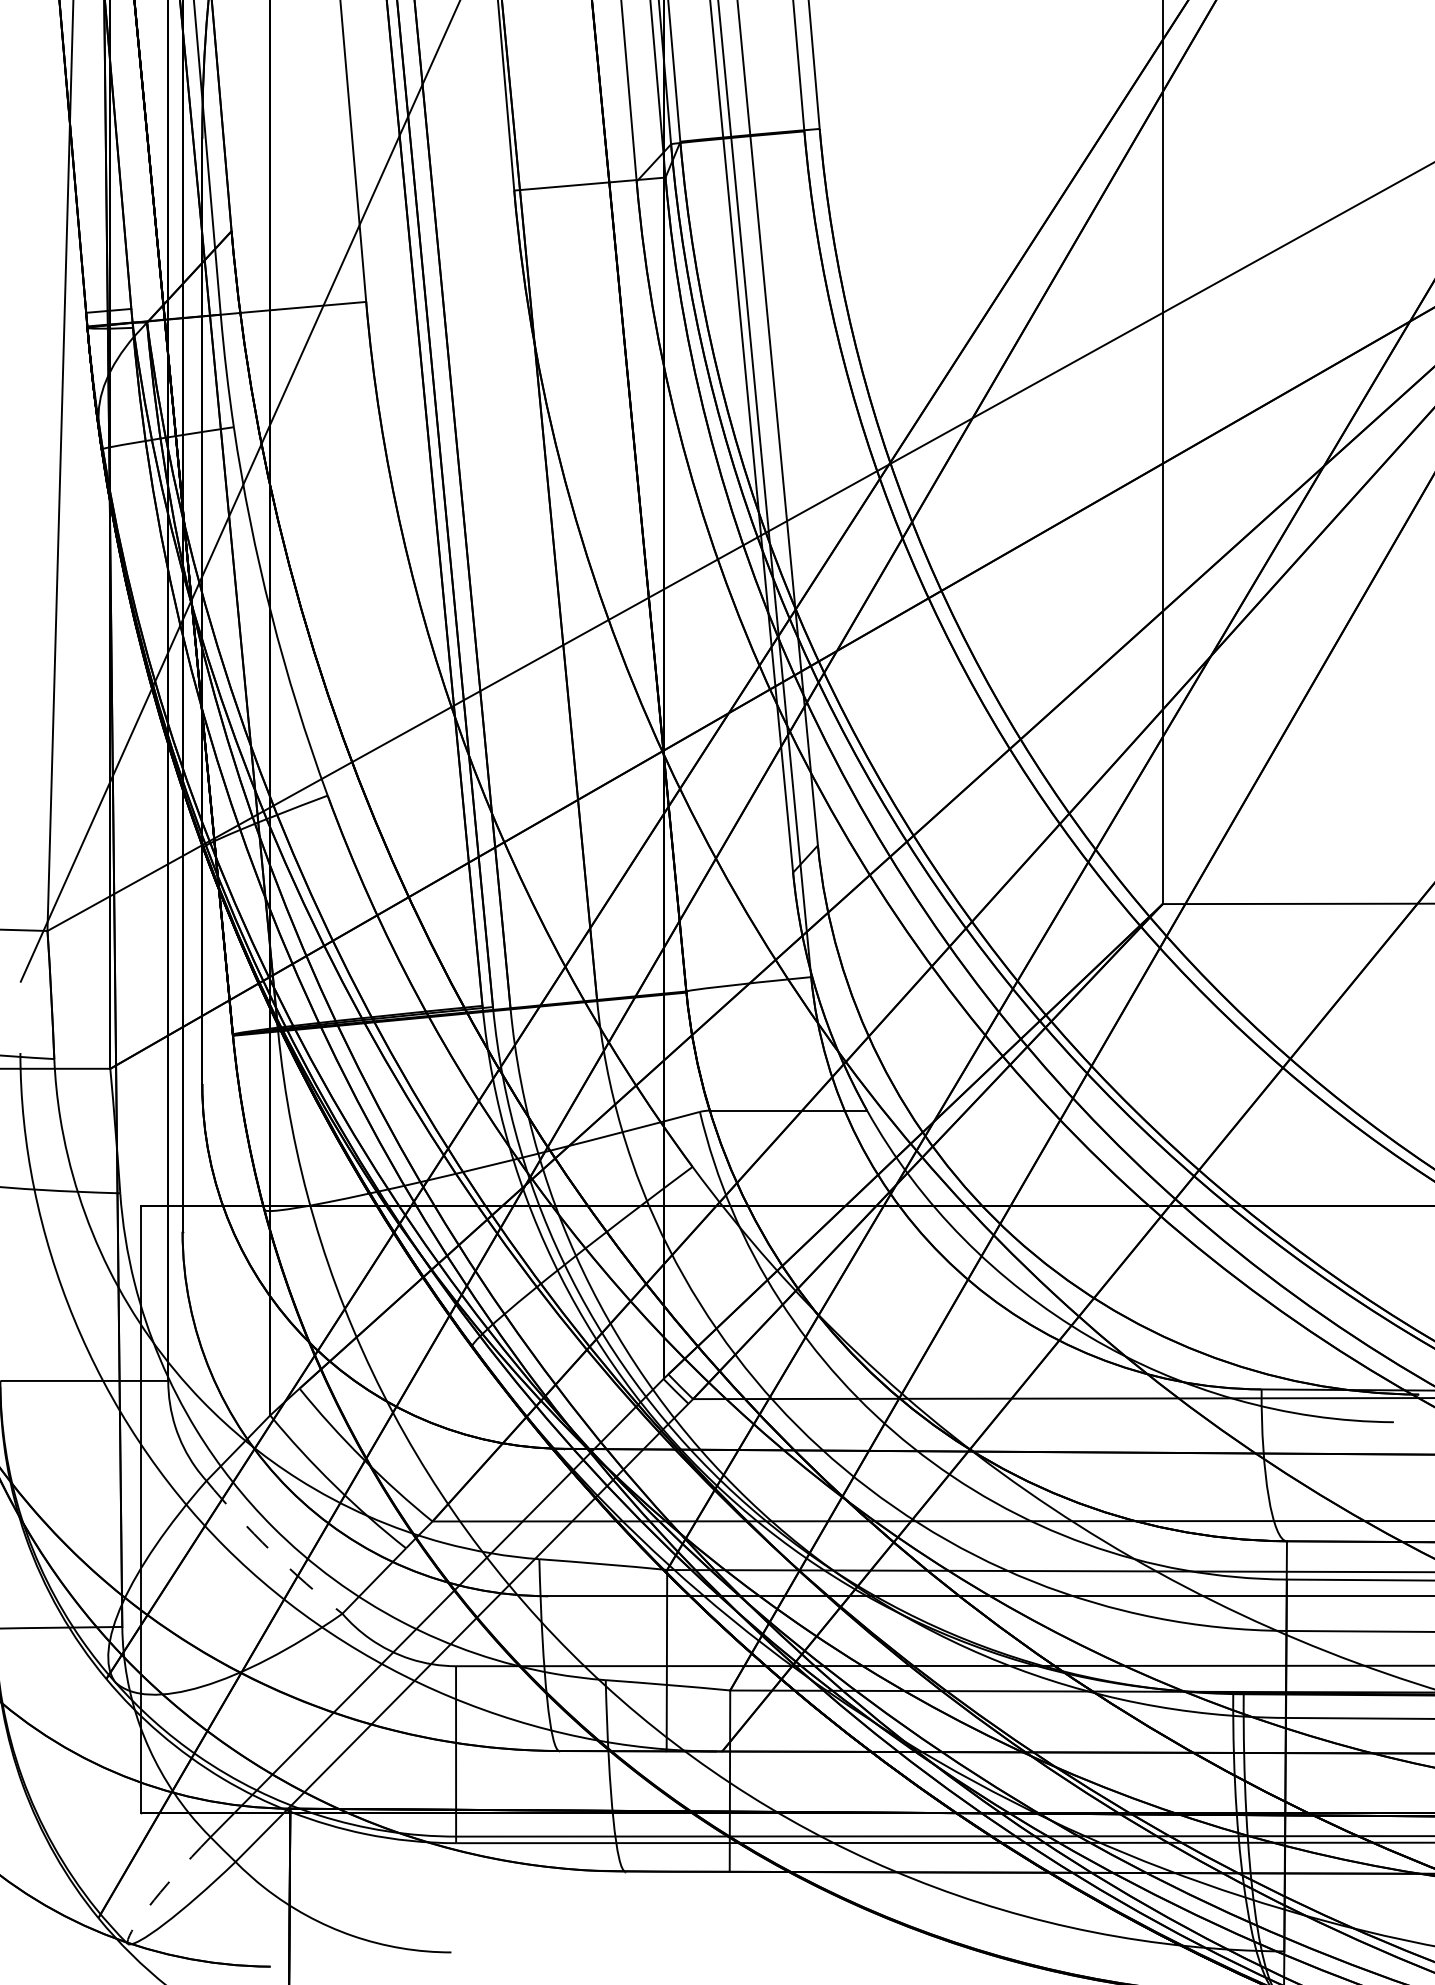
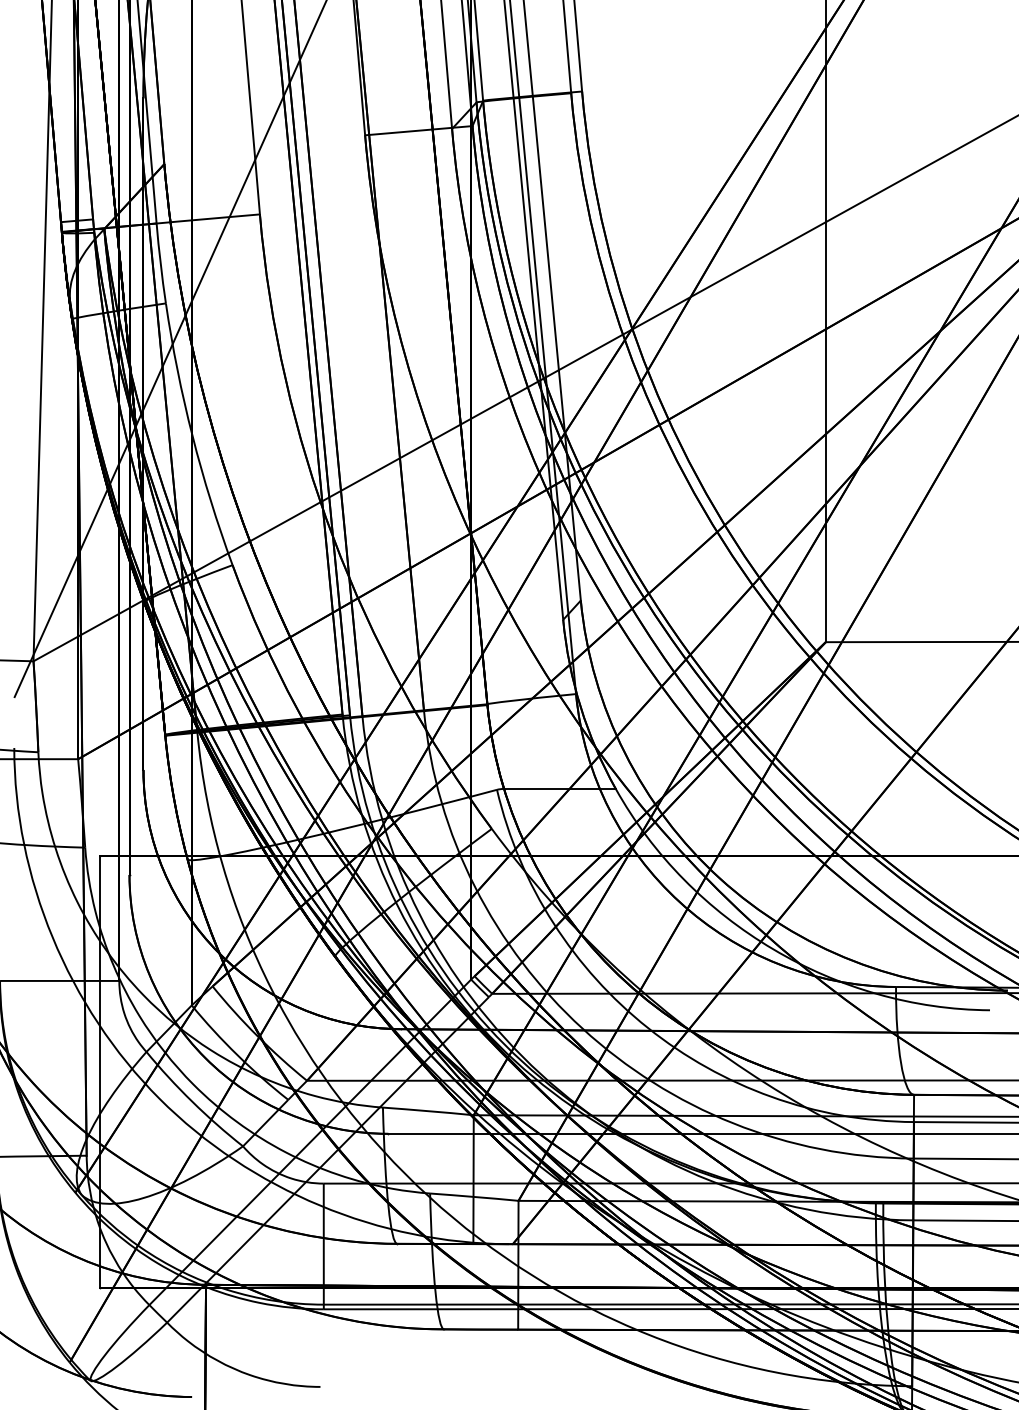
arc: (270, 1550) -> (191, 1101), dashed -> solid
arc: (160, 1892) -> (113, 1344), dashed -> solid

